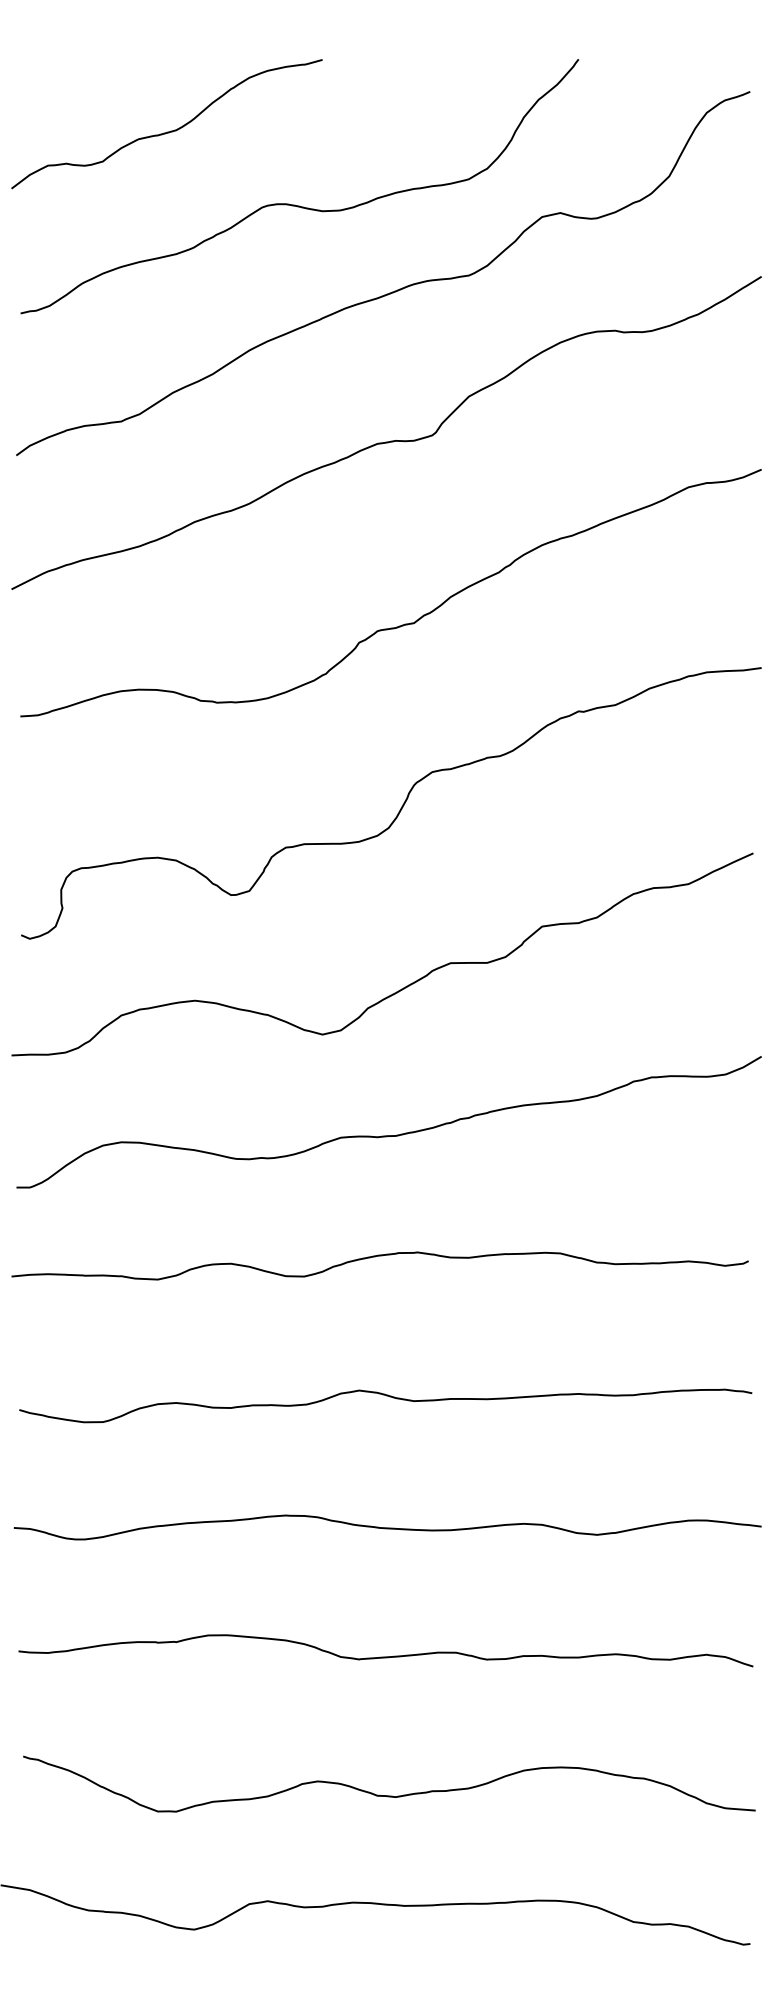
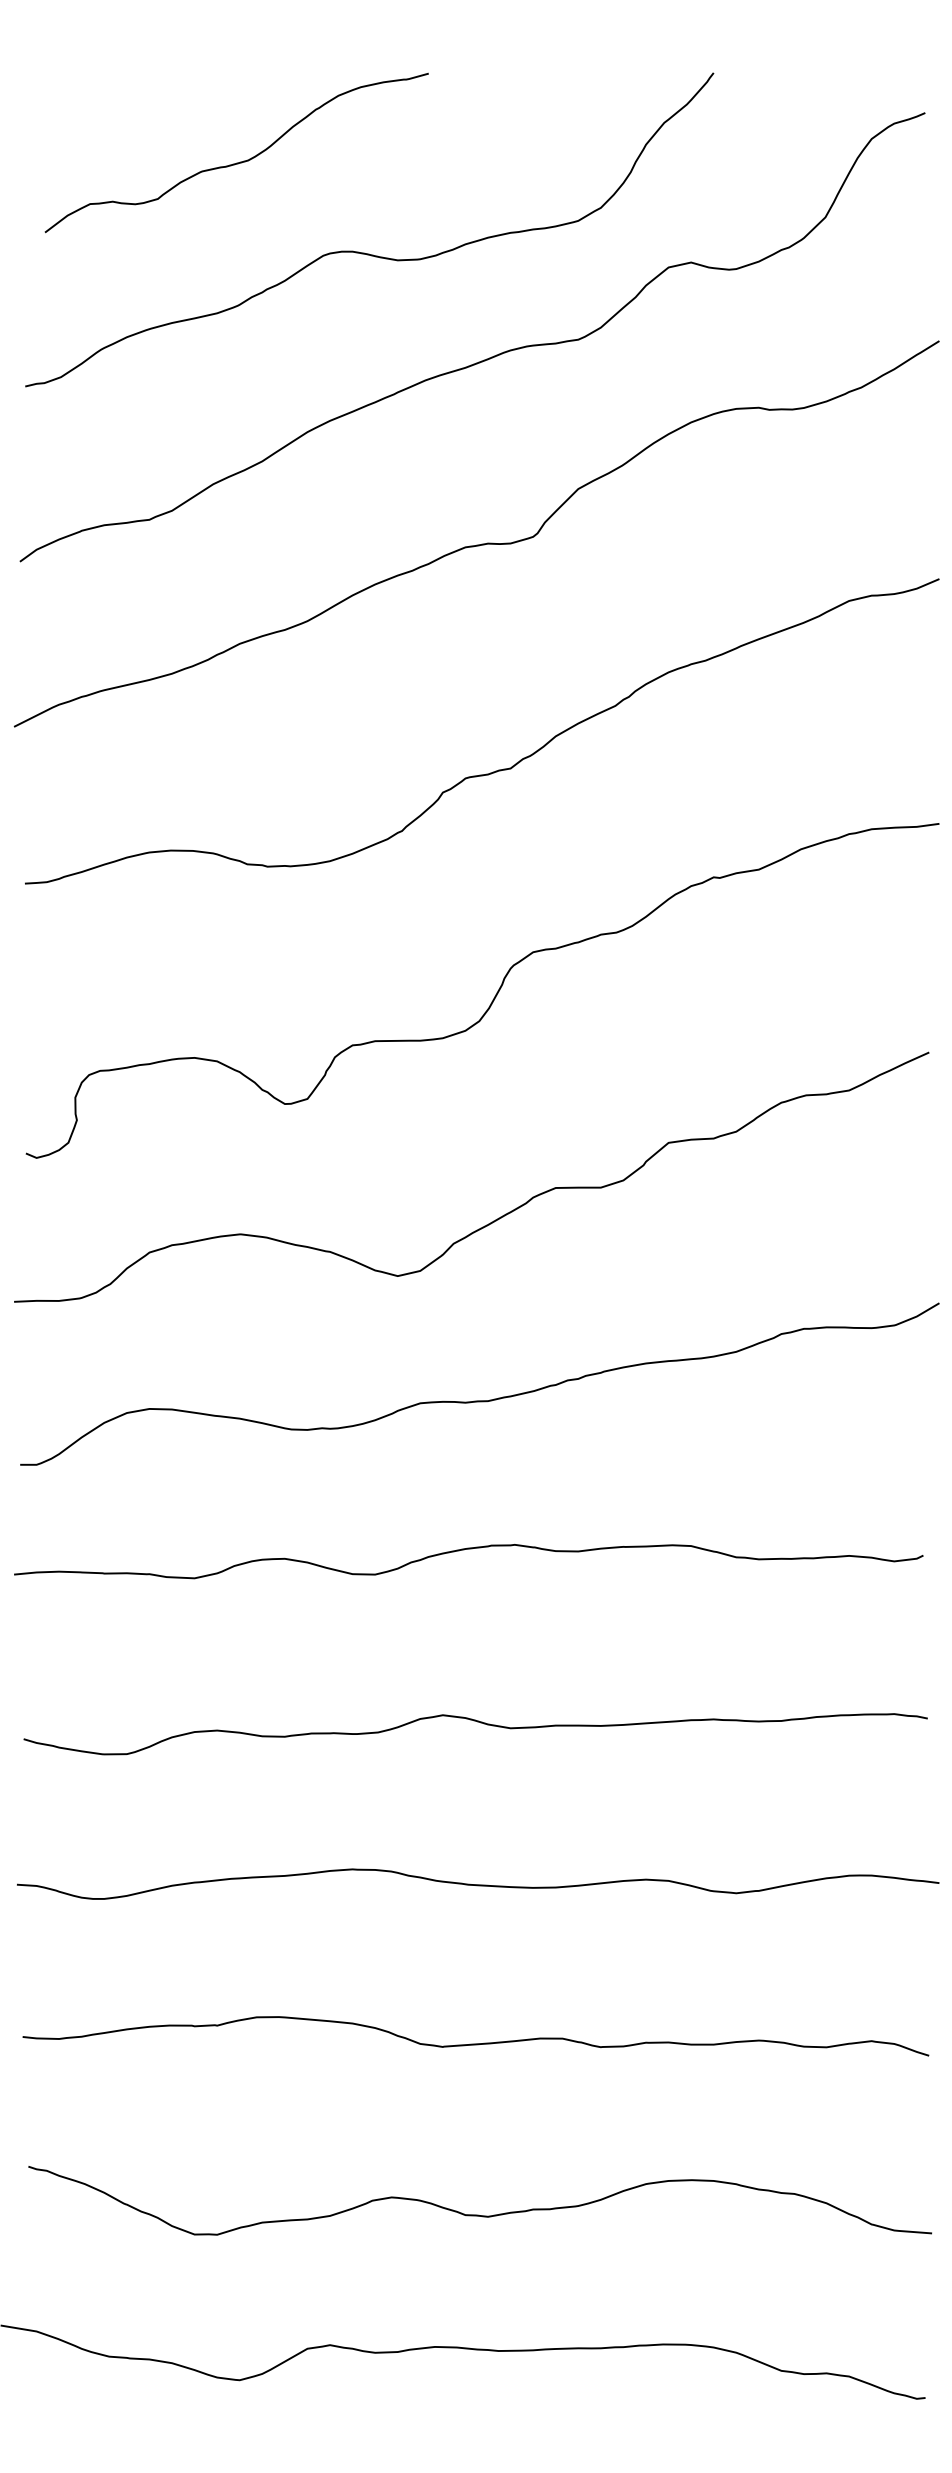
curve: (169, 131) -> (240, 161), moved

